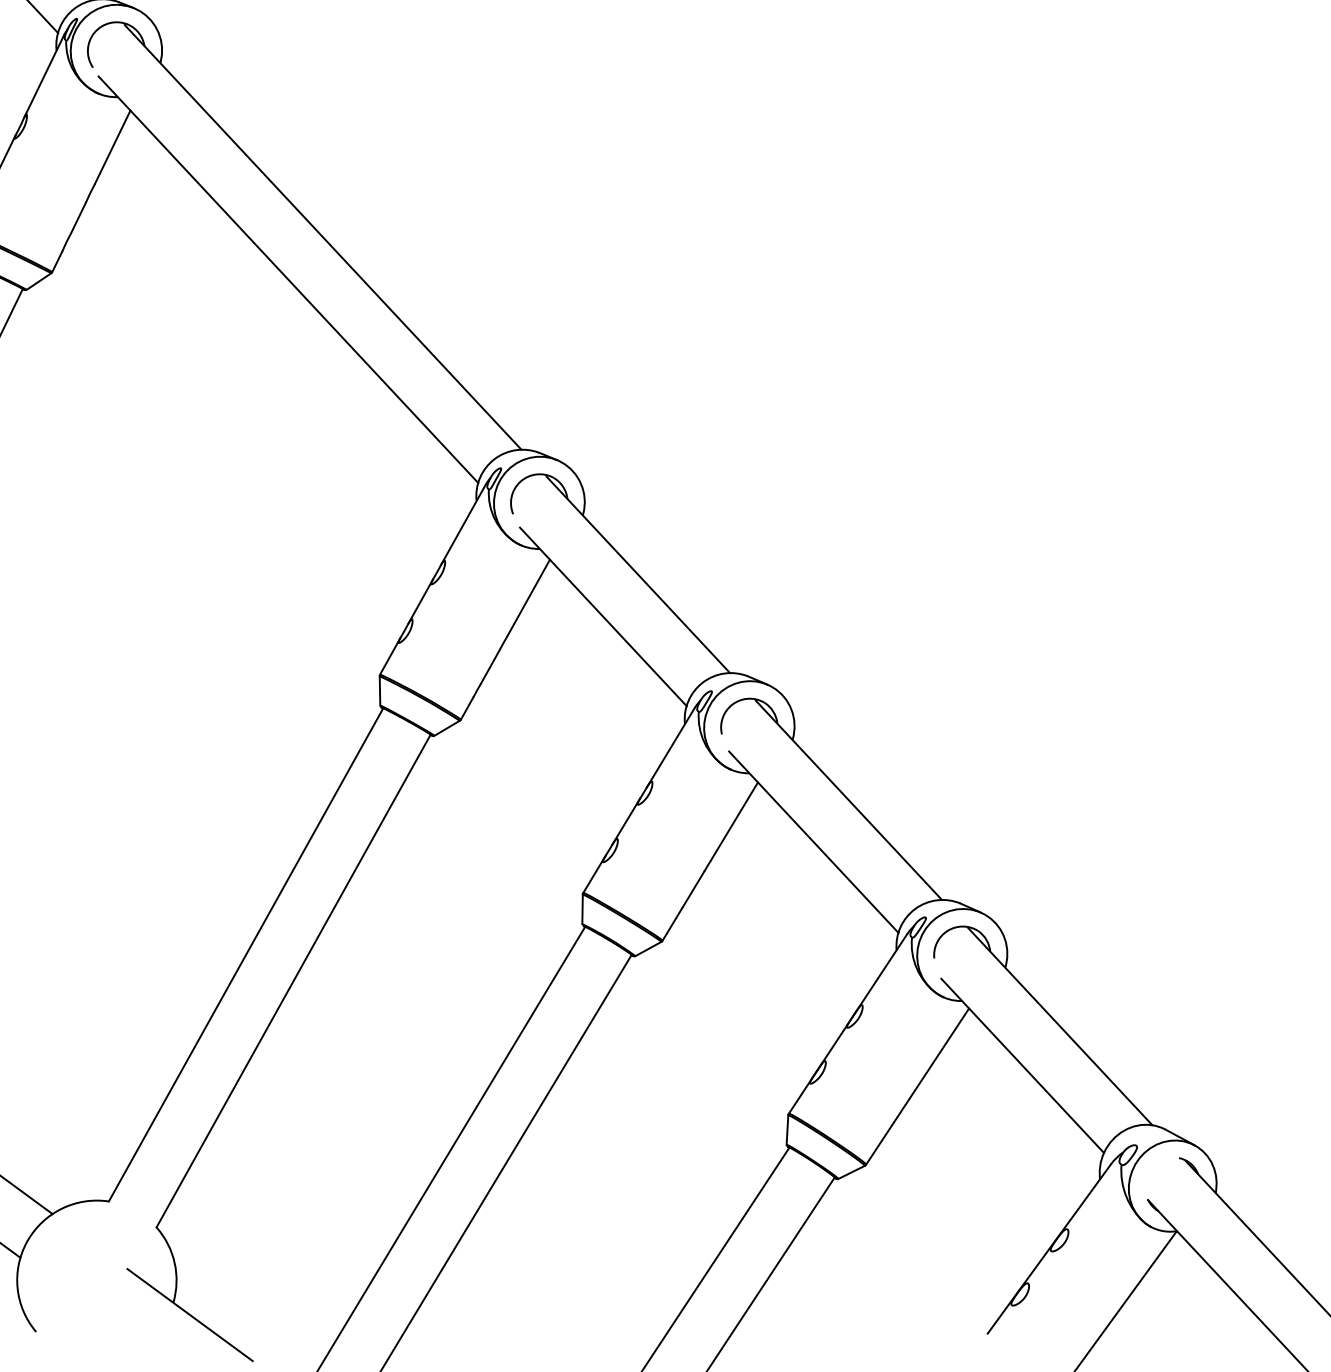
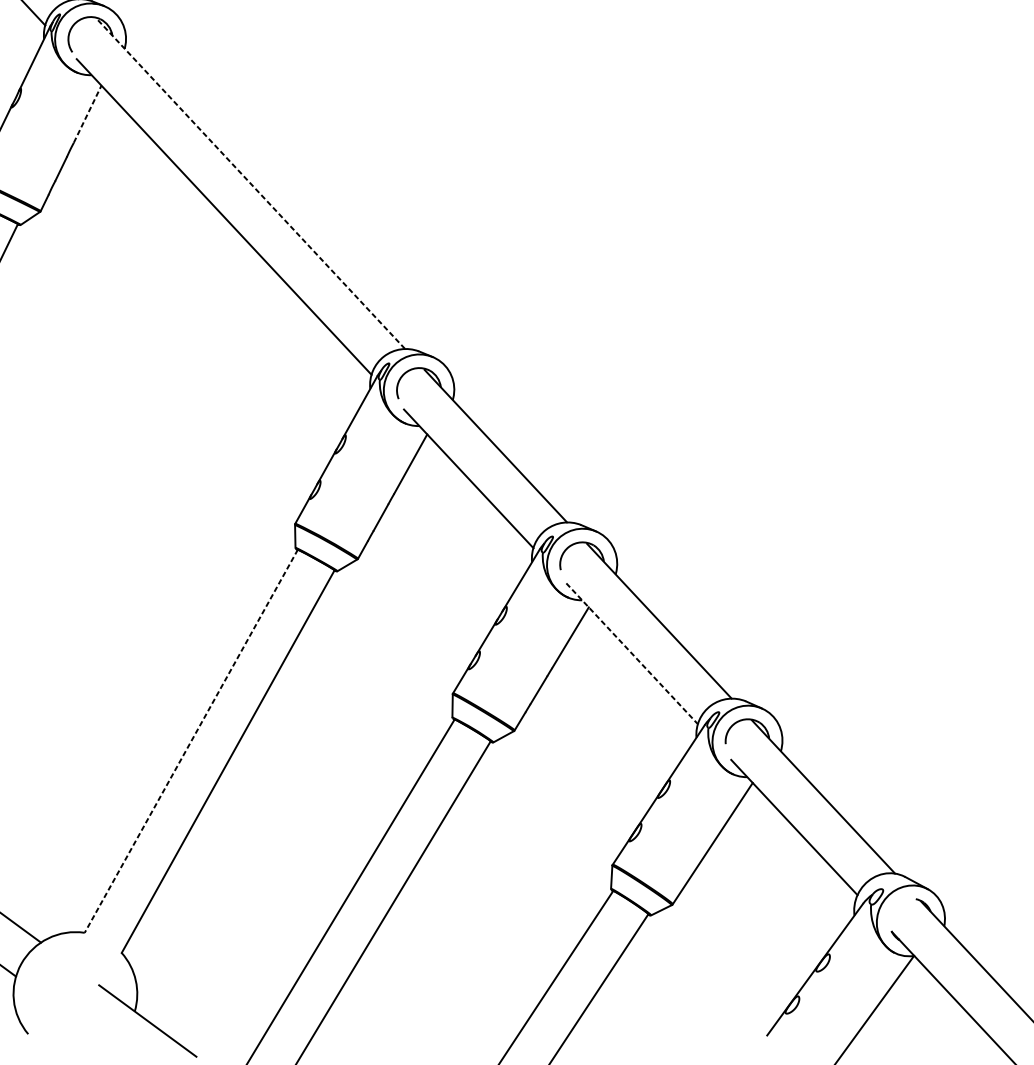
line: (112, 147) -> (87, 114), solid -> dashed
line: (322, 236) -> (250, 183), solid -> dashed
line: (814, 842) -> (632, 654), solid -> dashed
line: (245, 955) -> (190, 741), solid -> dashed

